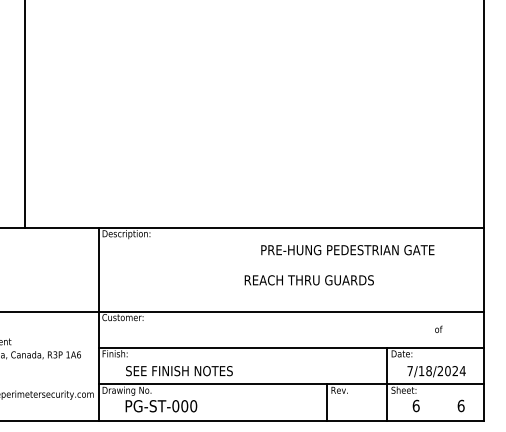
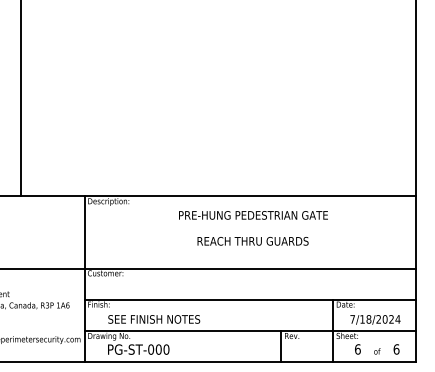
text: (347, 250) -> (253, 215), moved
text: (308, 280) -> (252, 241), moved
text: (438, 328) -> (377, 350), moved

